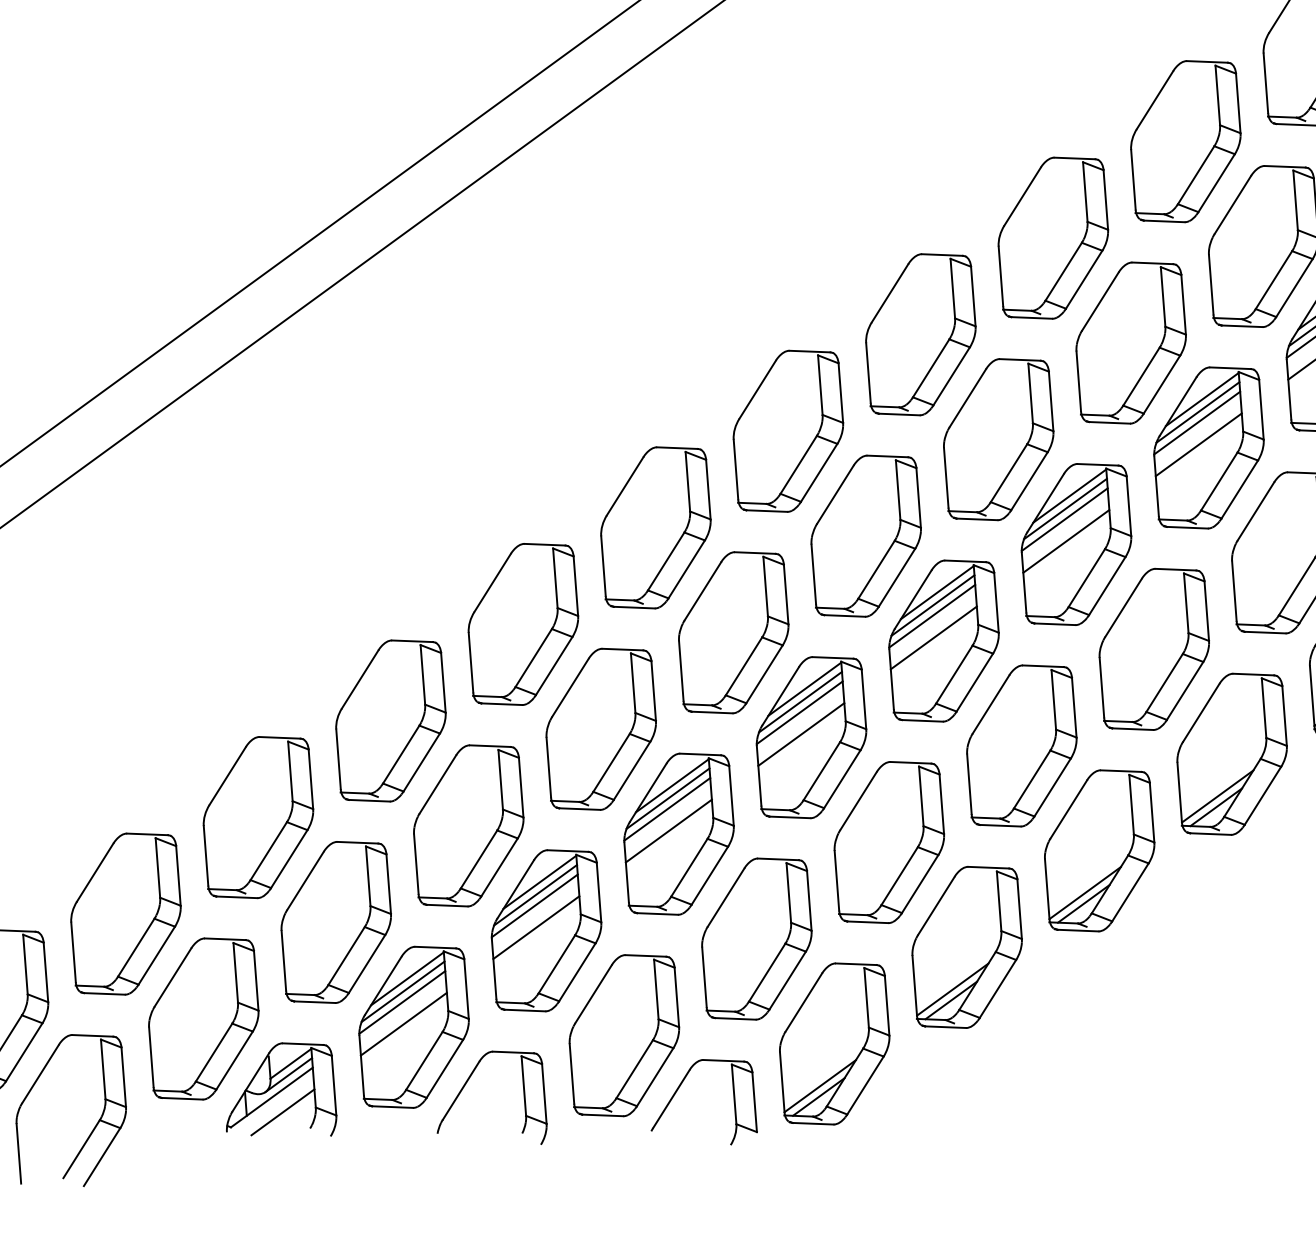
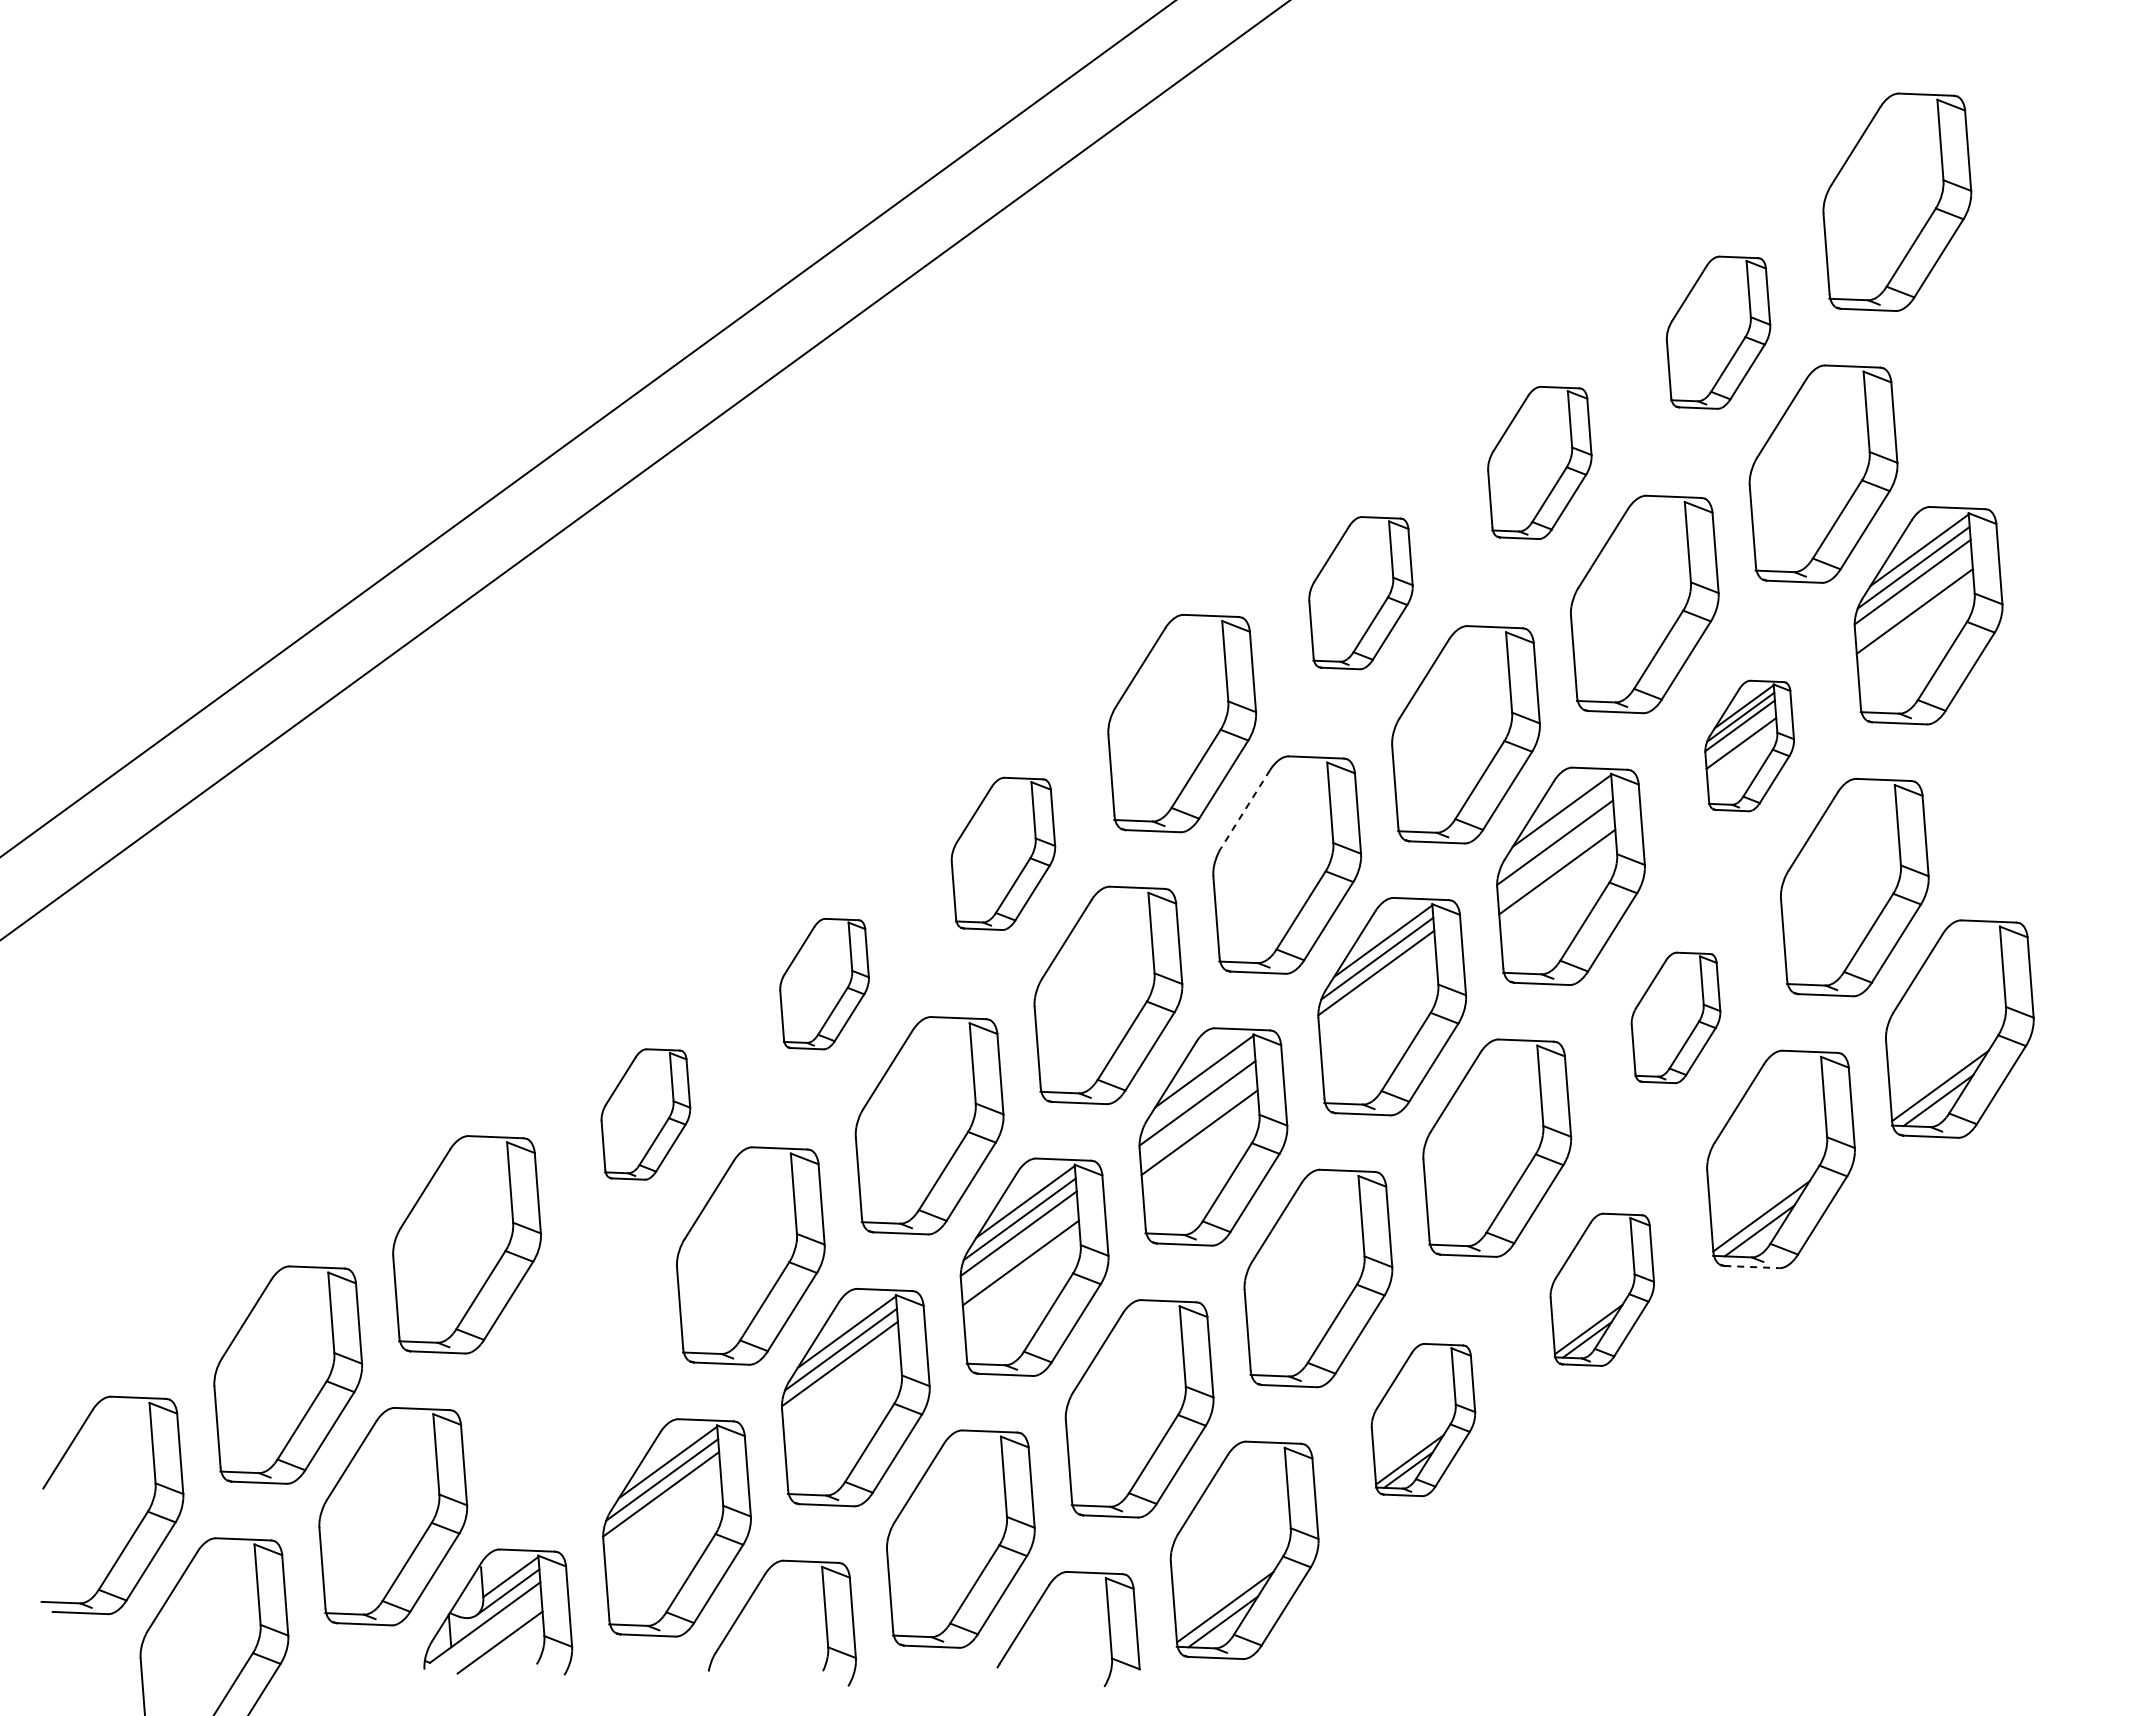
part: (1185, 141) -> (1718, 332), size x0.7
part: (1053, 237) -> (1539, 462), size x0.7
part: (920, 334) -> (1360, 592), size x0.7
part: (1208, 447) -> (1749, 745), size x0.6
line: (835, 495) -> (1245, 809), solid -> dashed
line: (1065, 509) -> (1556, 828), removed
part: (655, 527) -> (1003, 853), size x0.7
part: (523, 623) -> (824, 983), size x0.6
line: (933, 638) -> (1378, 1002), removed
part: (1153, 649) -> (1675, 1017), size x0.6
line: (800, 701) -> (1198, 1088), removed
part: (390, 721) -> (645, 1114), size x0.6
line: (1210, 834) -> (1751, 1267), solid -> dashed
part: (1099, 850) -> (1602, 1289), size x0.7
part: (335, 921) -> (571, 1385), removed
line: (536, 927) -> (842, 1393), removed
part: (967, 947) -> (1423, 1419), size x0.7
line: (404, 1024) -> (663, 1523), removed

